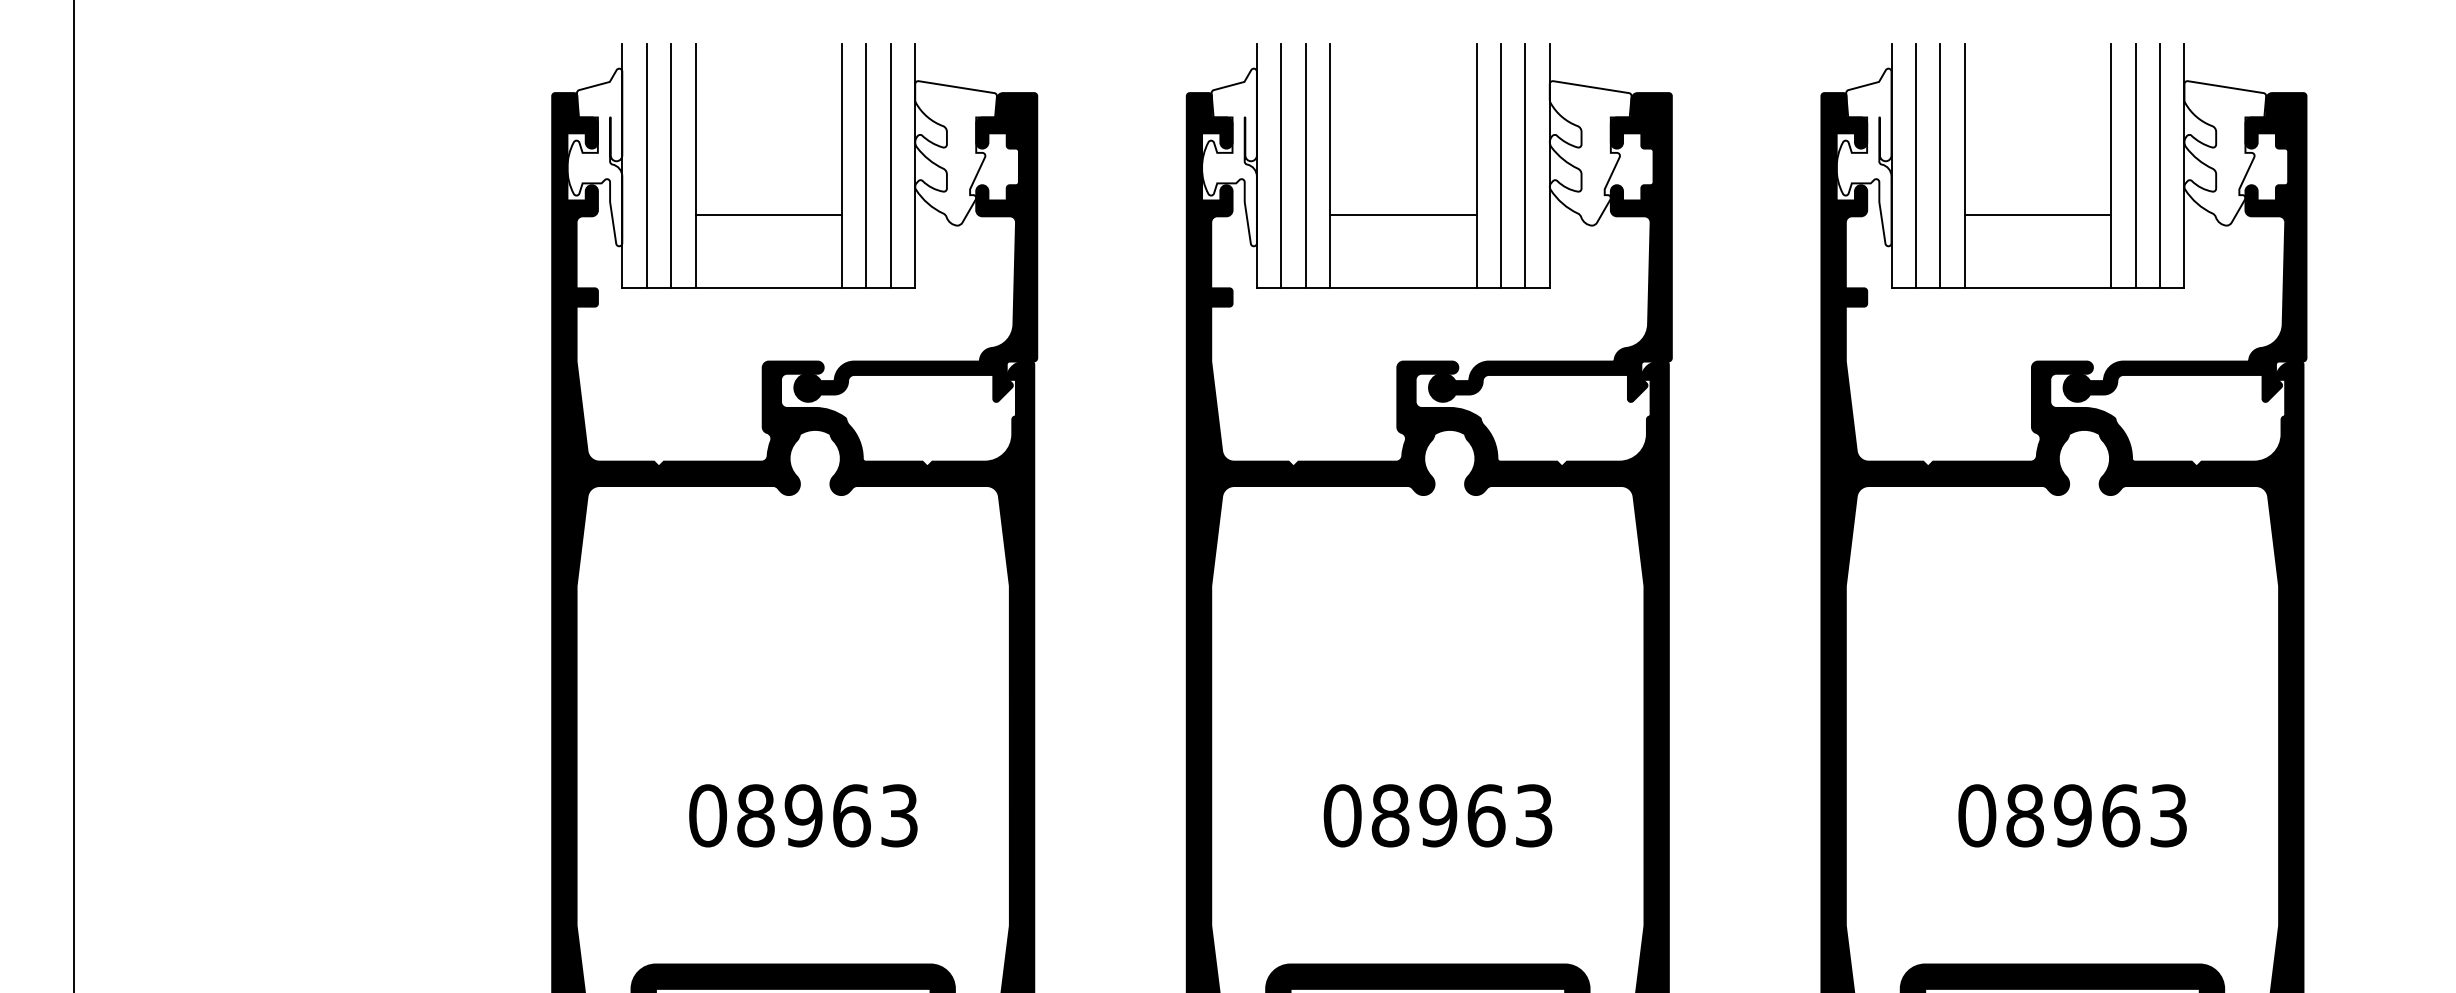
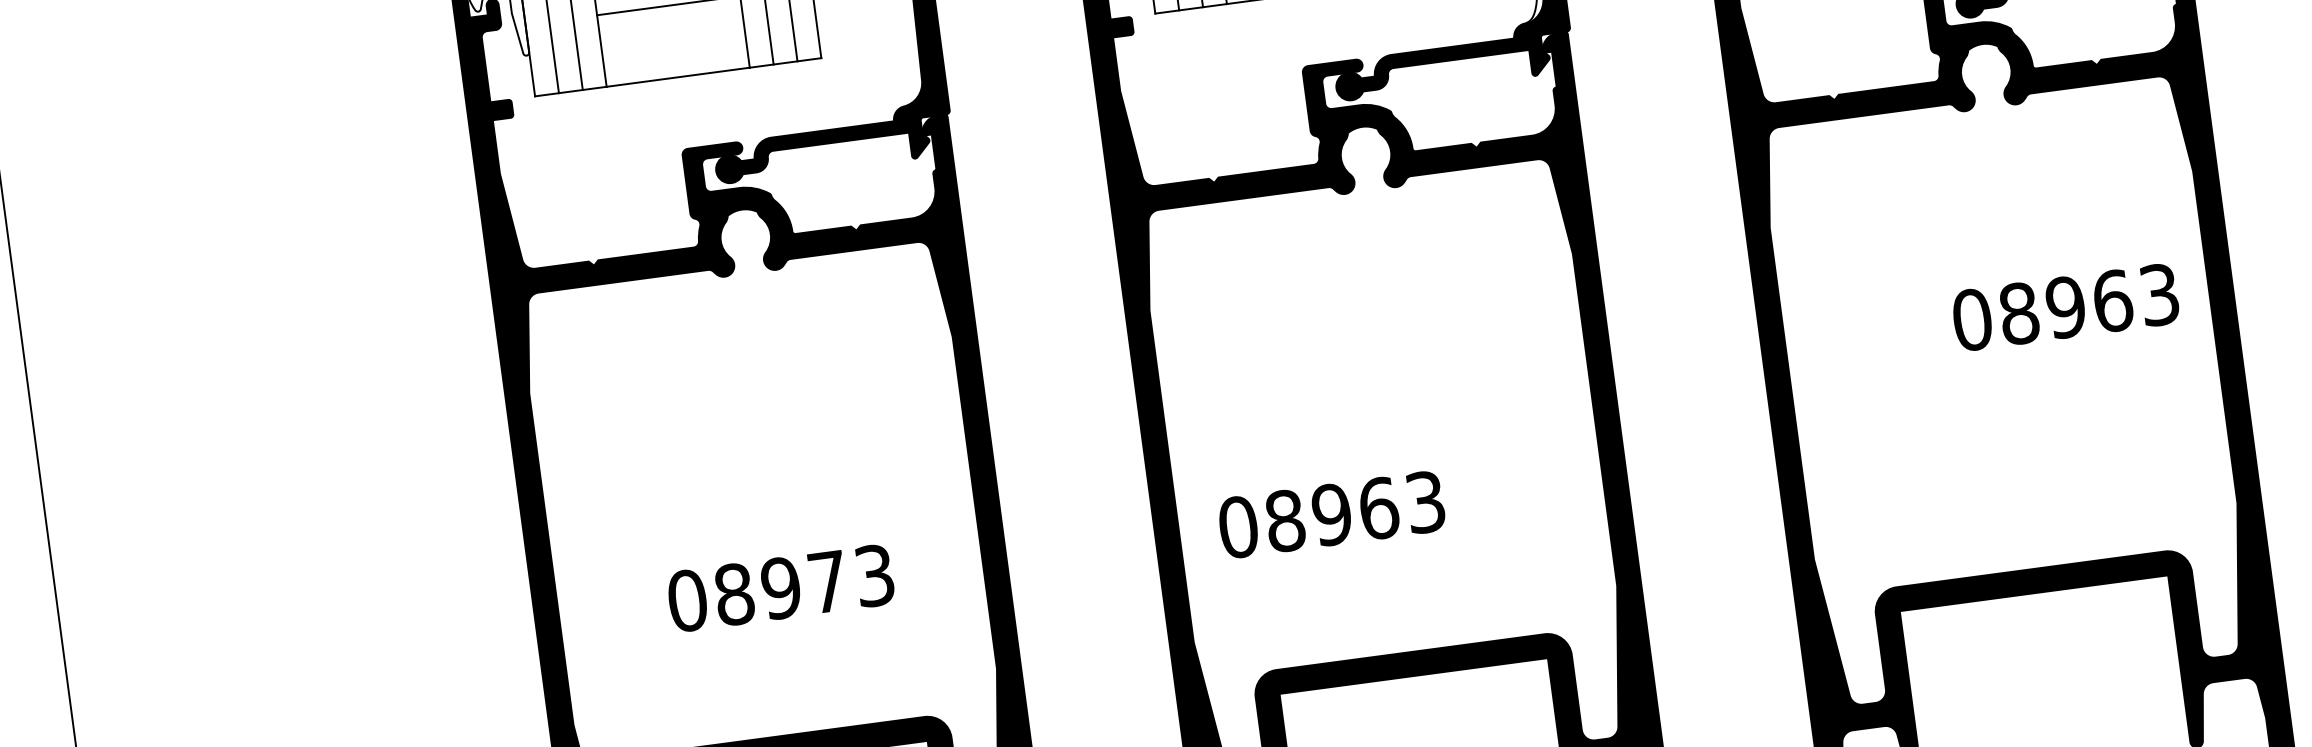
text: (851, 815) -> (827, 581), 08963 -> 08973
text: (1437, 815) -> (1331, 514), moved
text: (2072, 815) -> (2065, 307), moved

